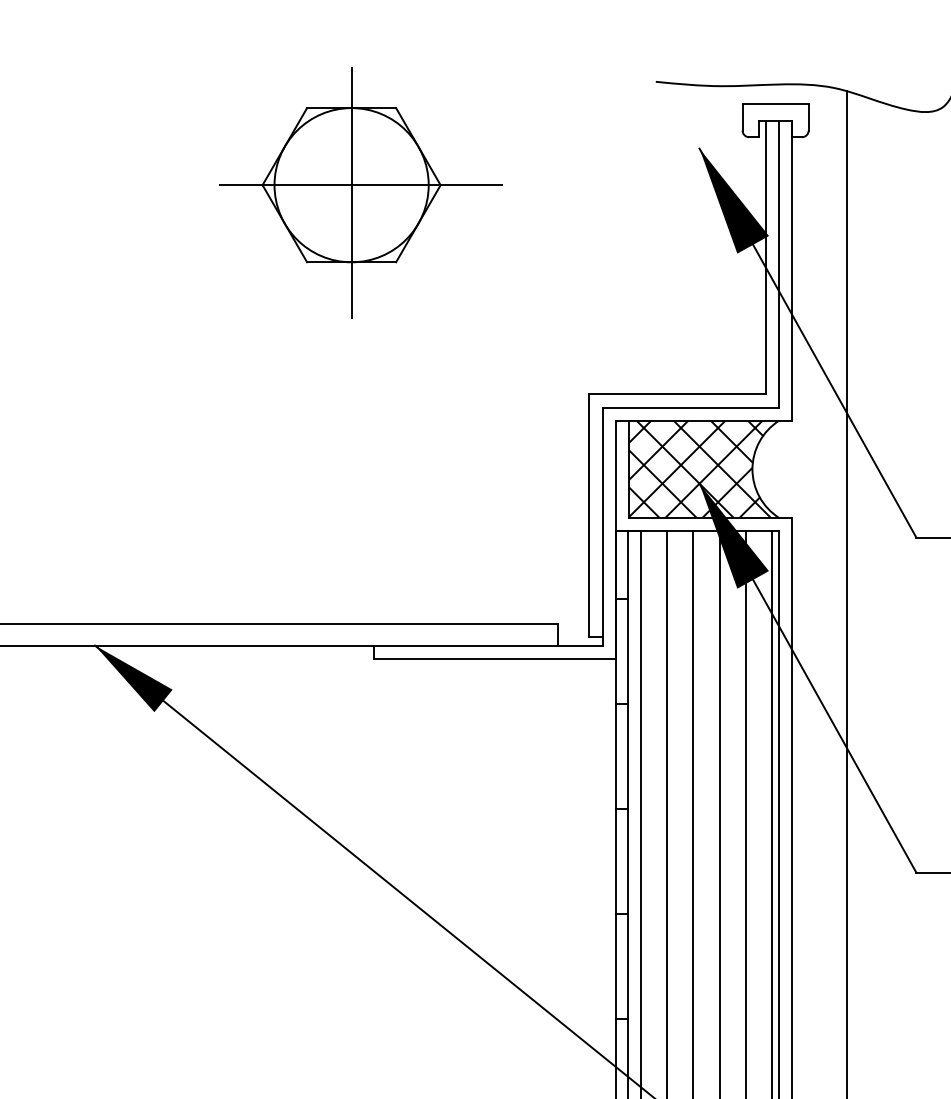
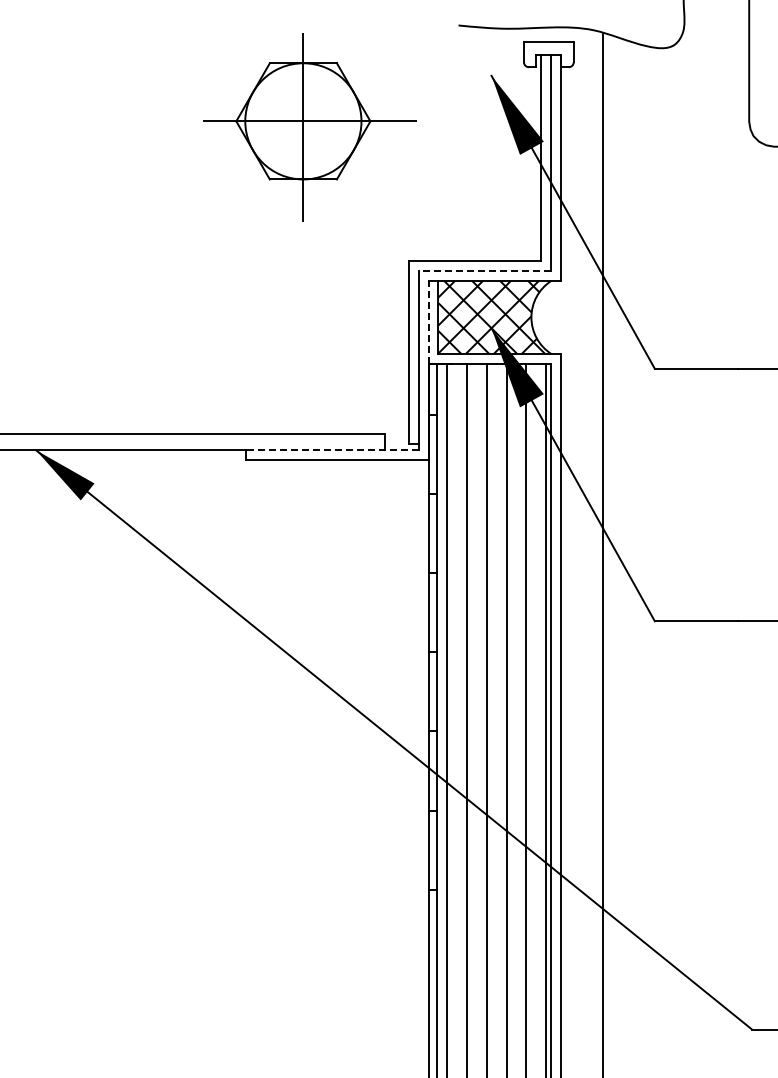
part: (359, 193) -> (309, 127), moved
line: (690, 407) -> (484, 270), solid -> dashed
line: (615, 474) -> (428, 321), solid -> dashed
line: (487, 645) -> (331, 450), solid -> dashed

